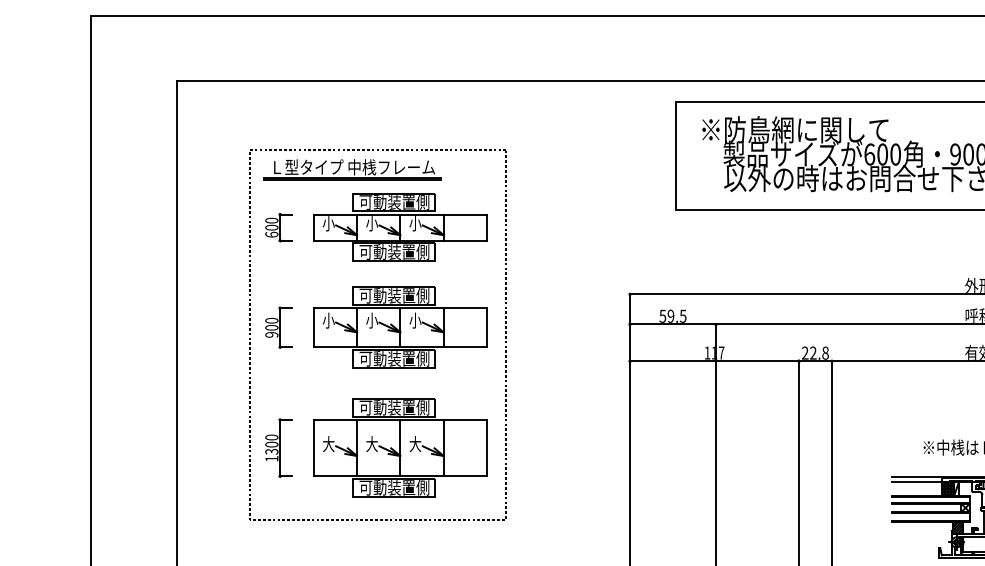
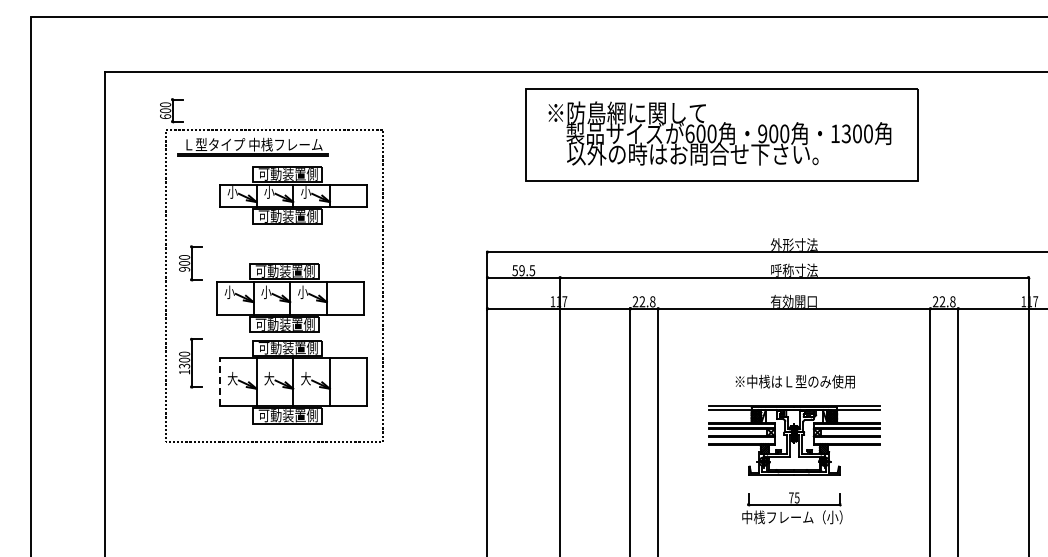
part: (278, 227) -> (171, 110), moved
part: (400, 326) -> (290, 297), moved
part: (278, 327) -> (190, 263), moved
part: (278, 447) -> (190, 362), moved
line: (314, 448) -> (220, 382), solid -> dashed

